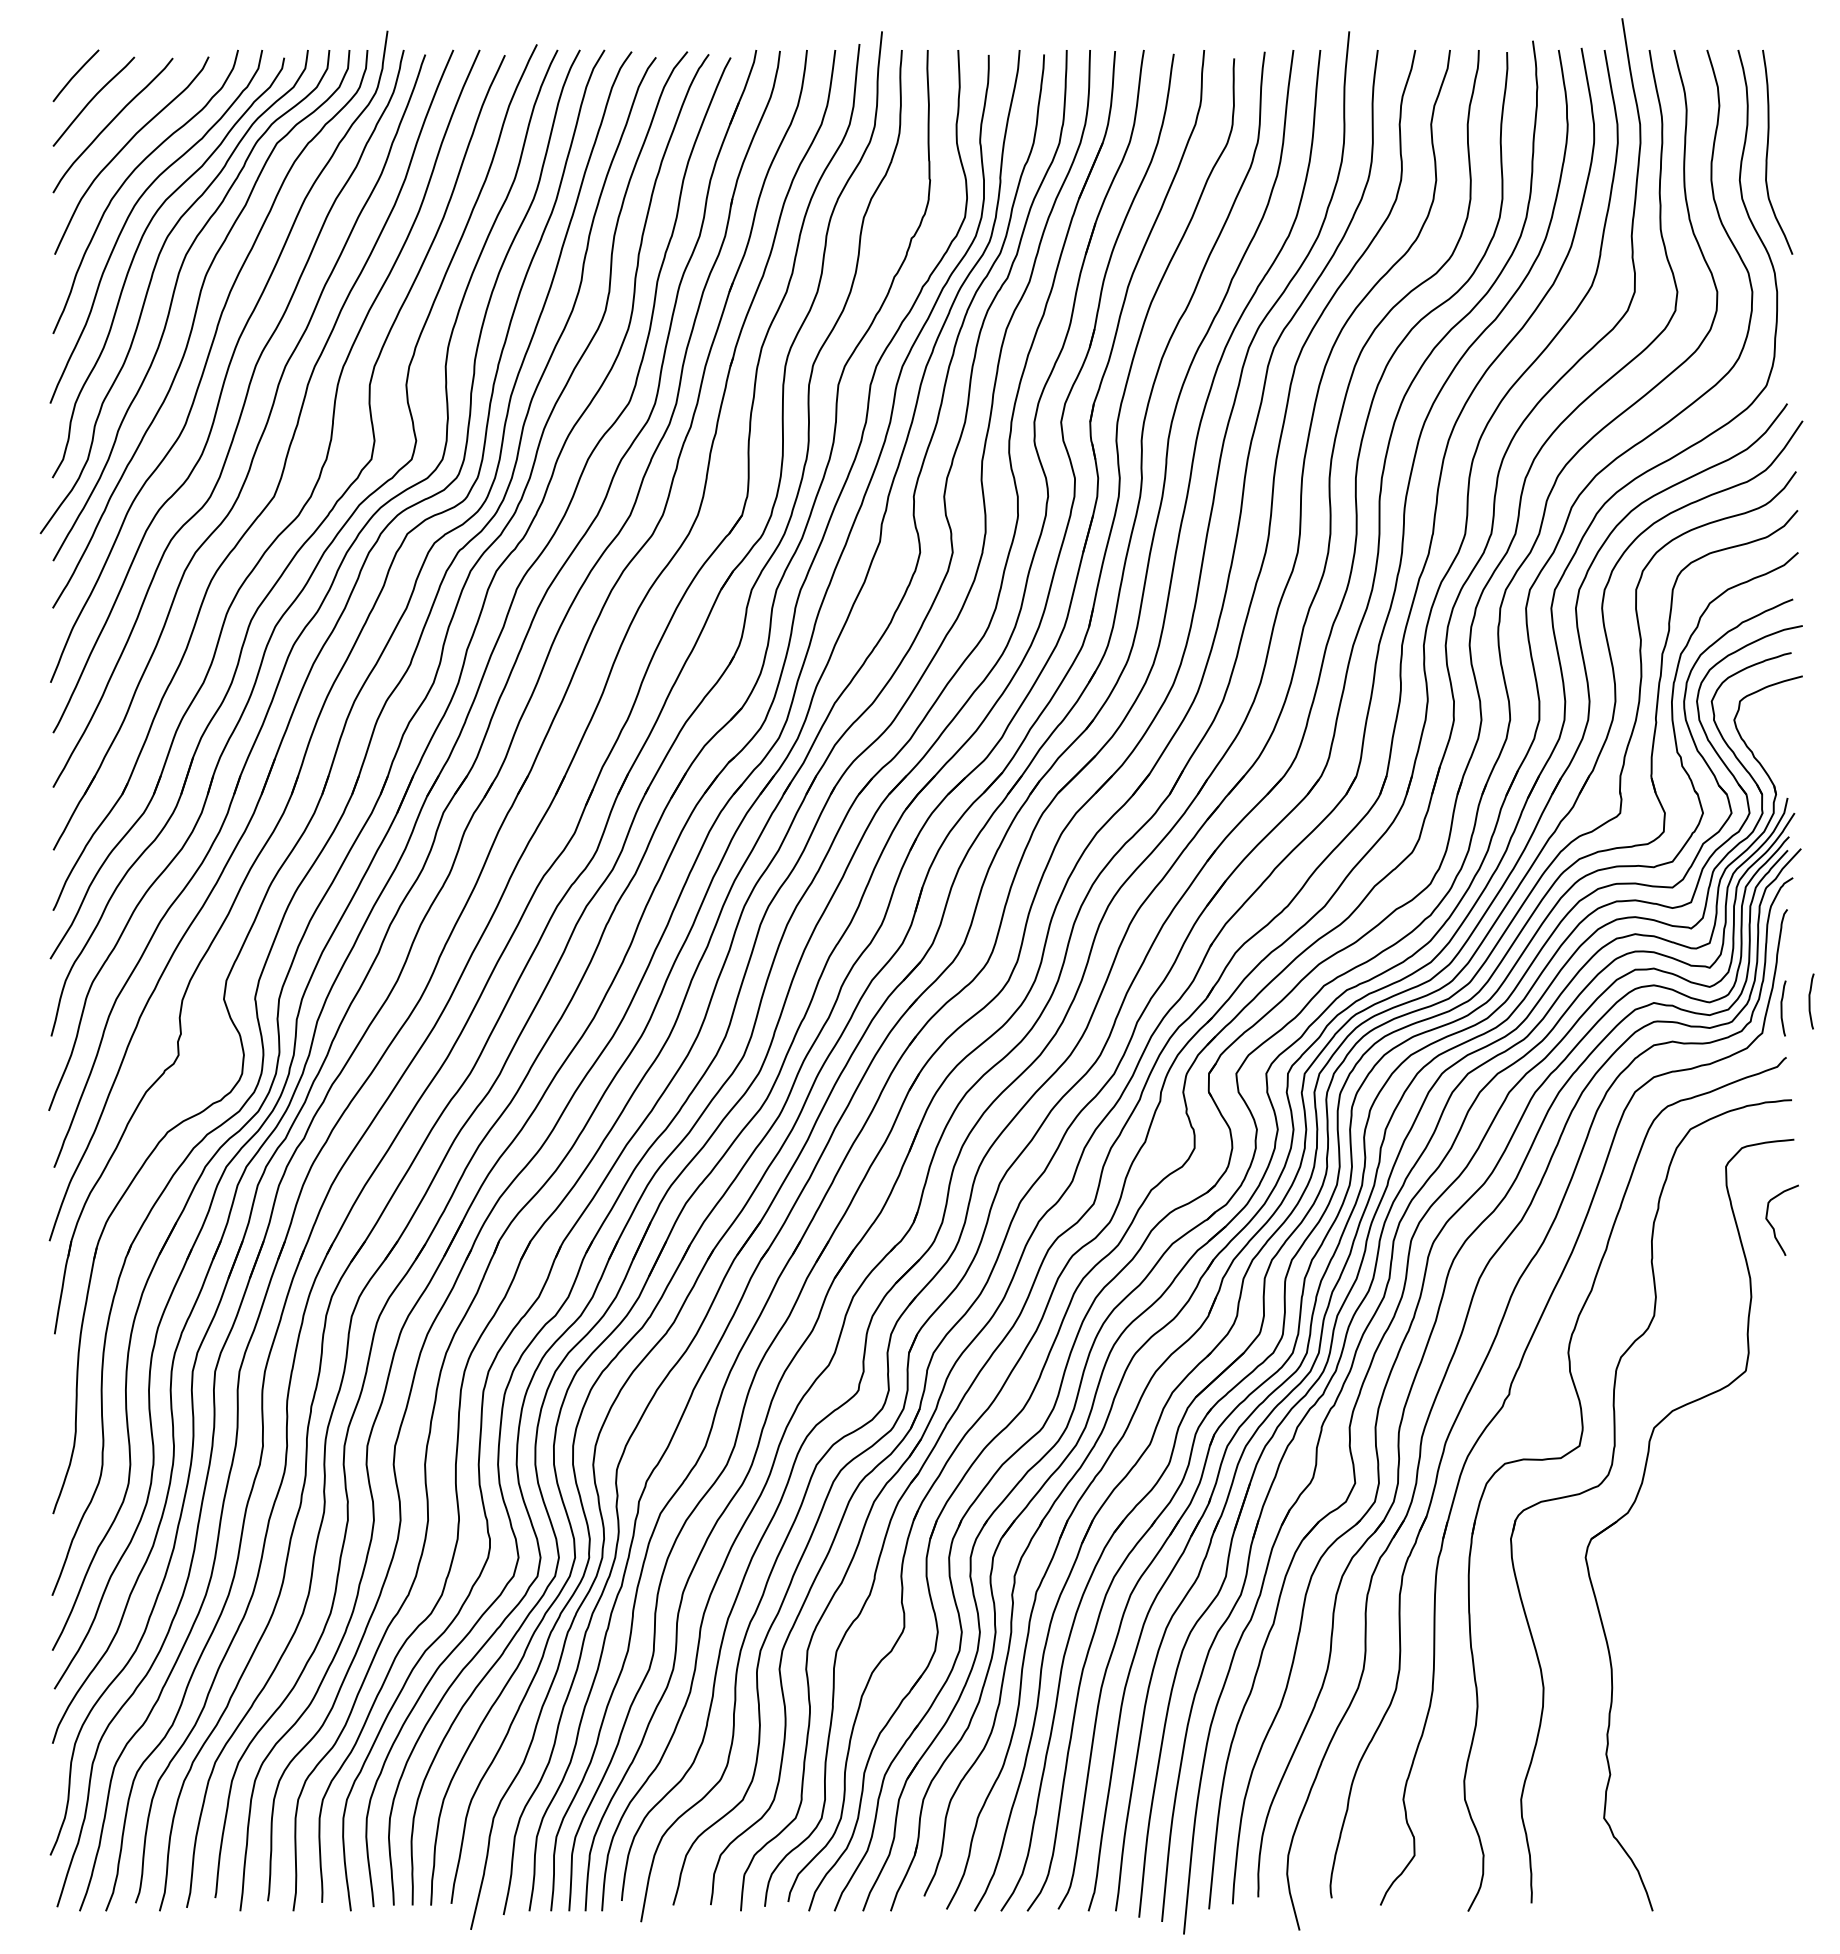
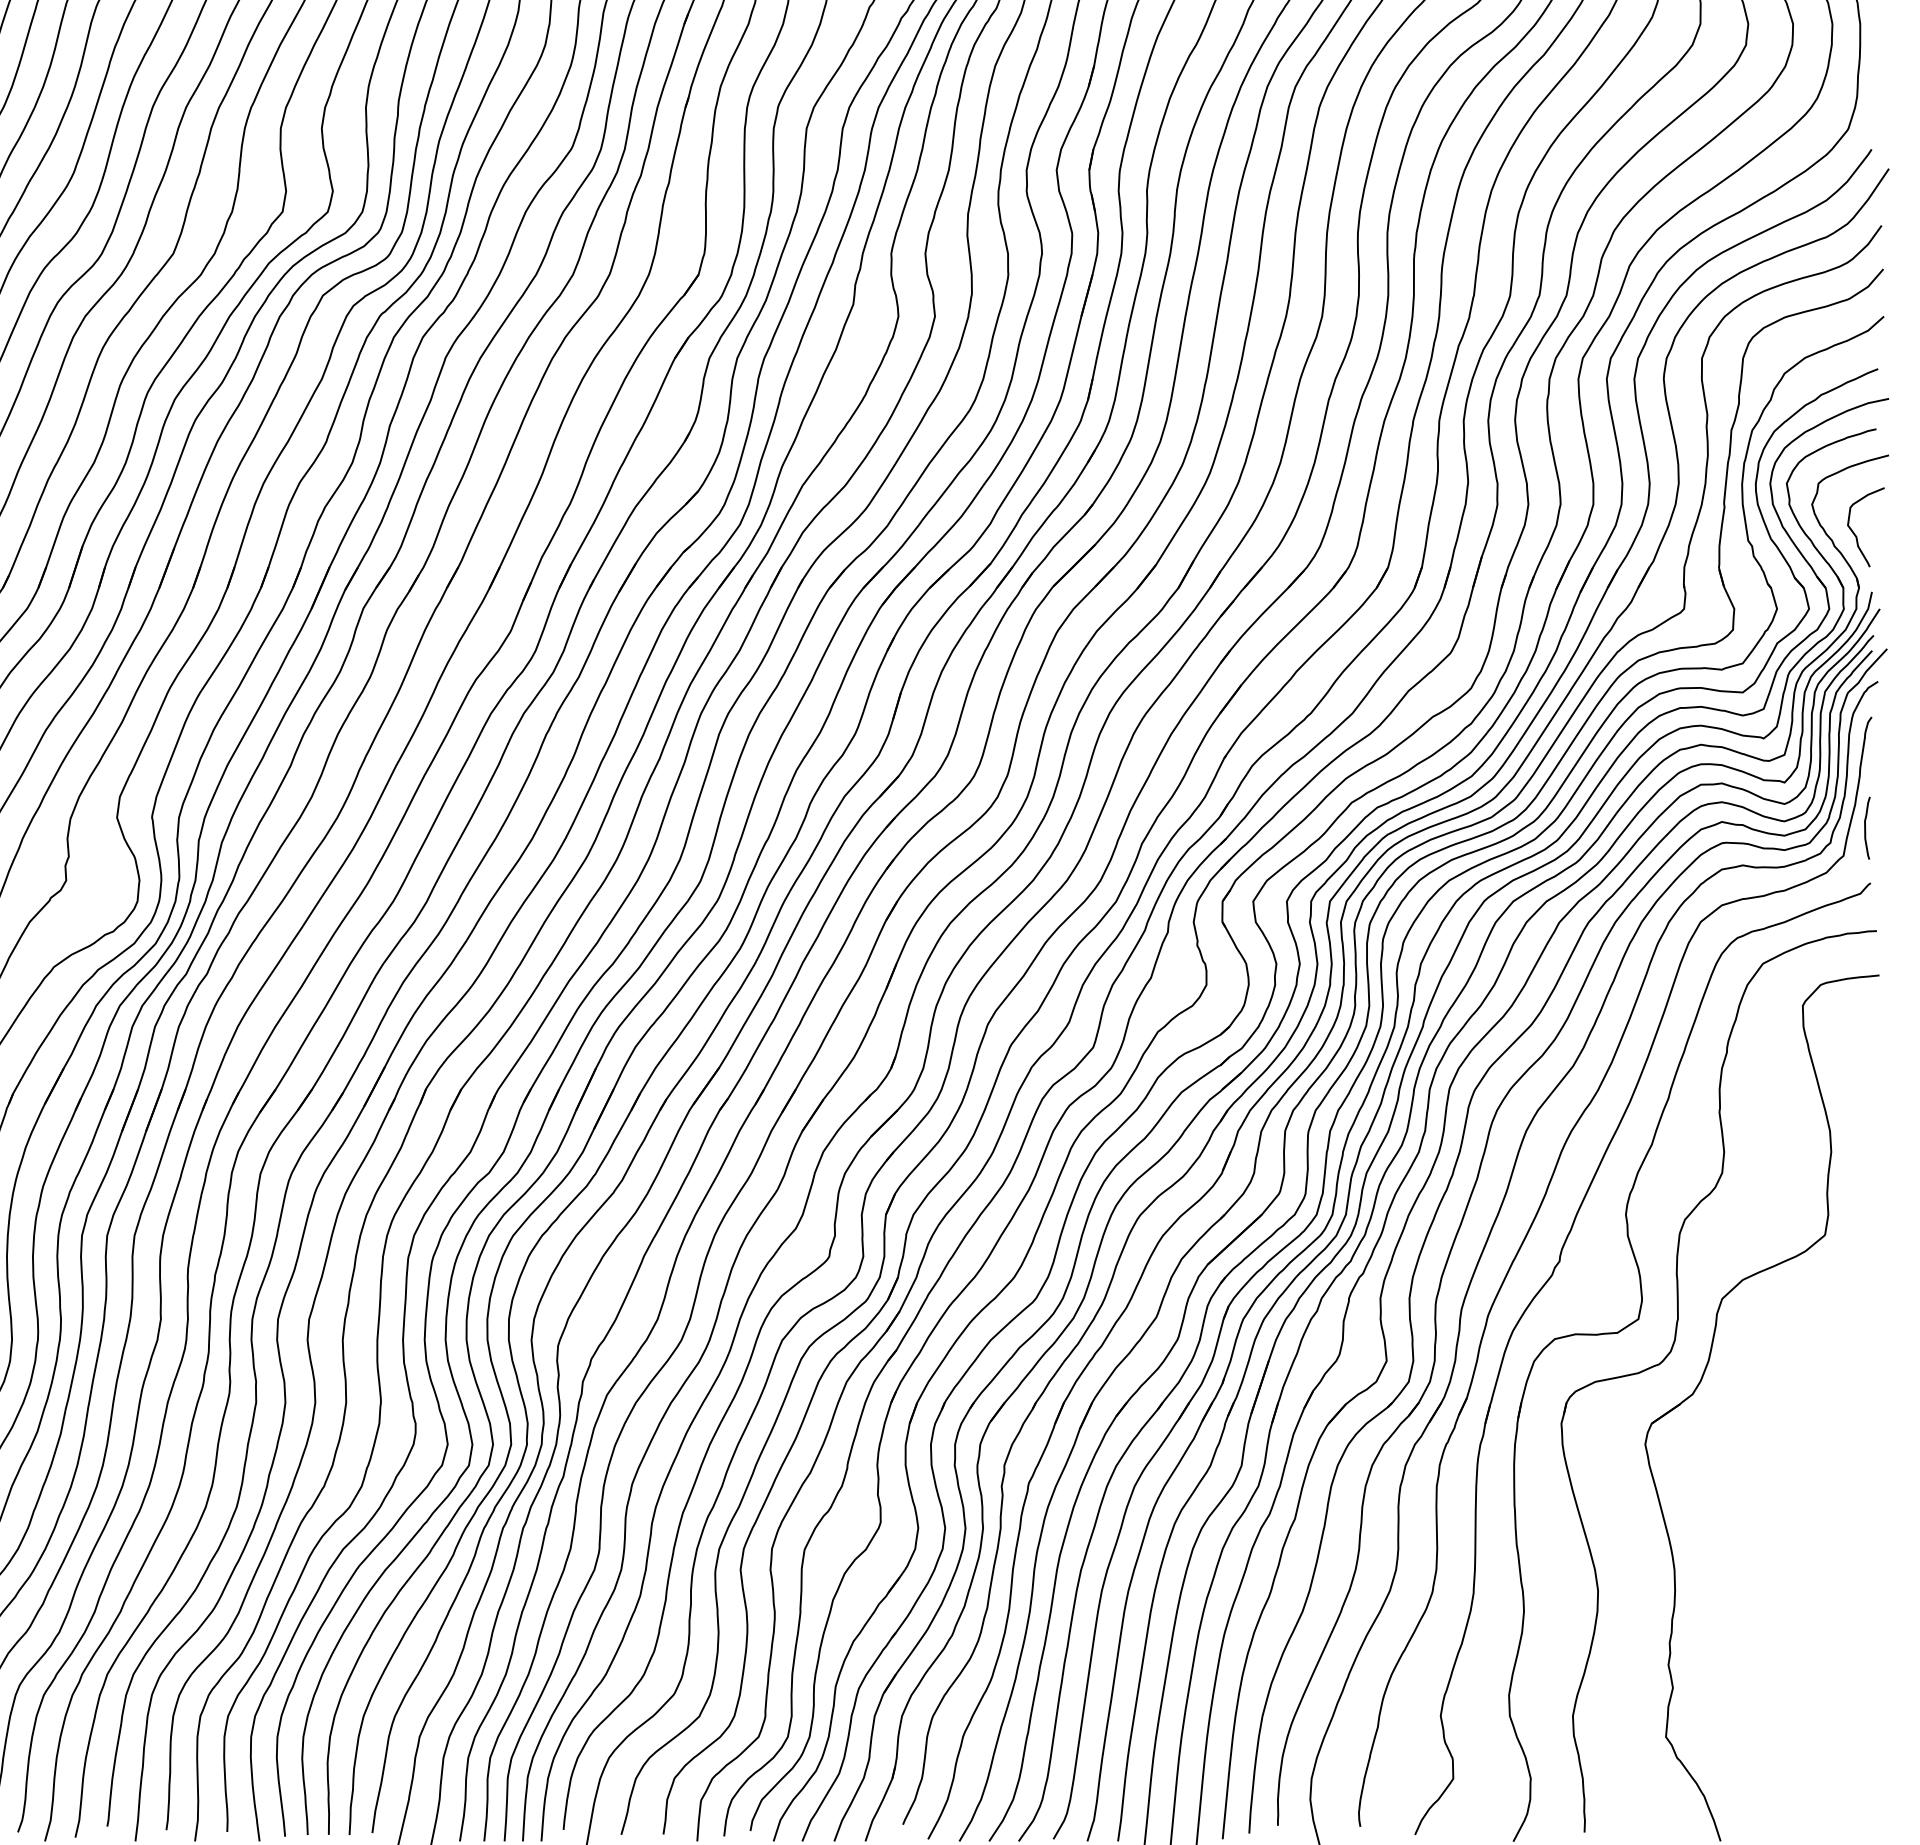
curve: (1810, 1001) -> (1897, 820), removed
curve: (1773, 1226) -> (1856, 534), moved

